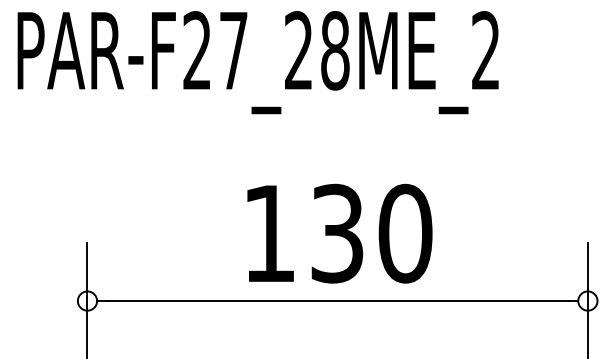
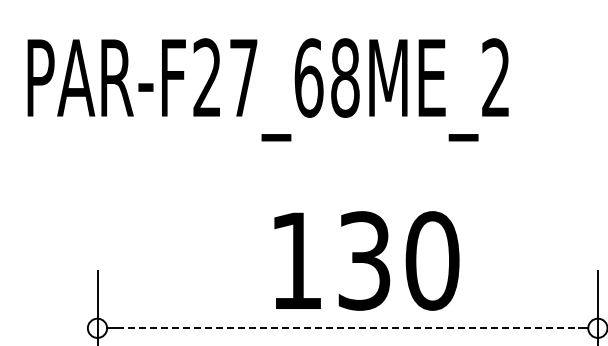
text: (298, 50) -> (308, 77), PAR-F27_28ME_2 -> PAR-F27_68ME_2
text: (339, 233) -> (366, 260), moved
line: (337, 301) -> (347, 328), solid -> dashed

